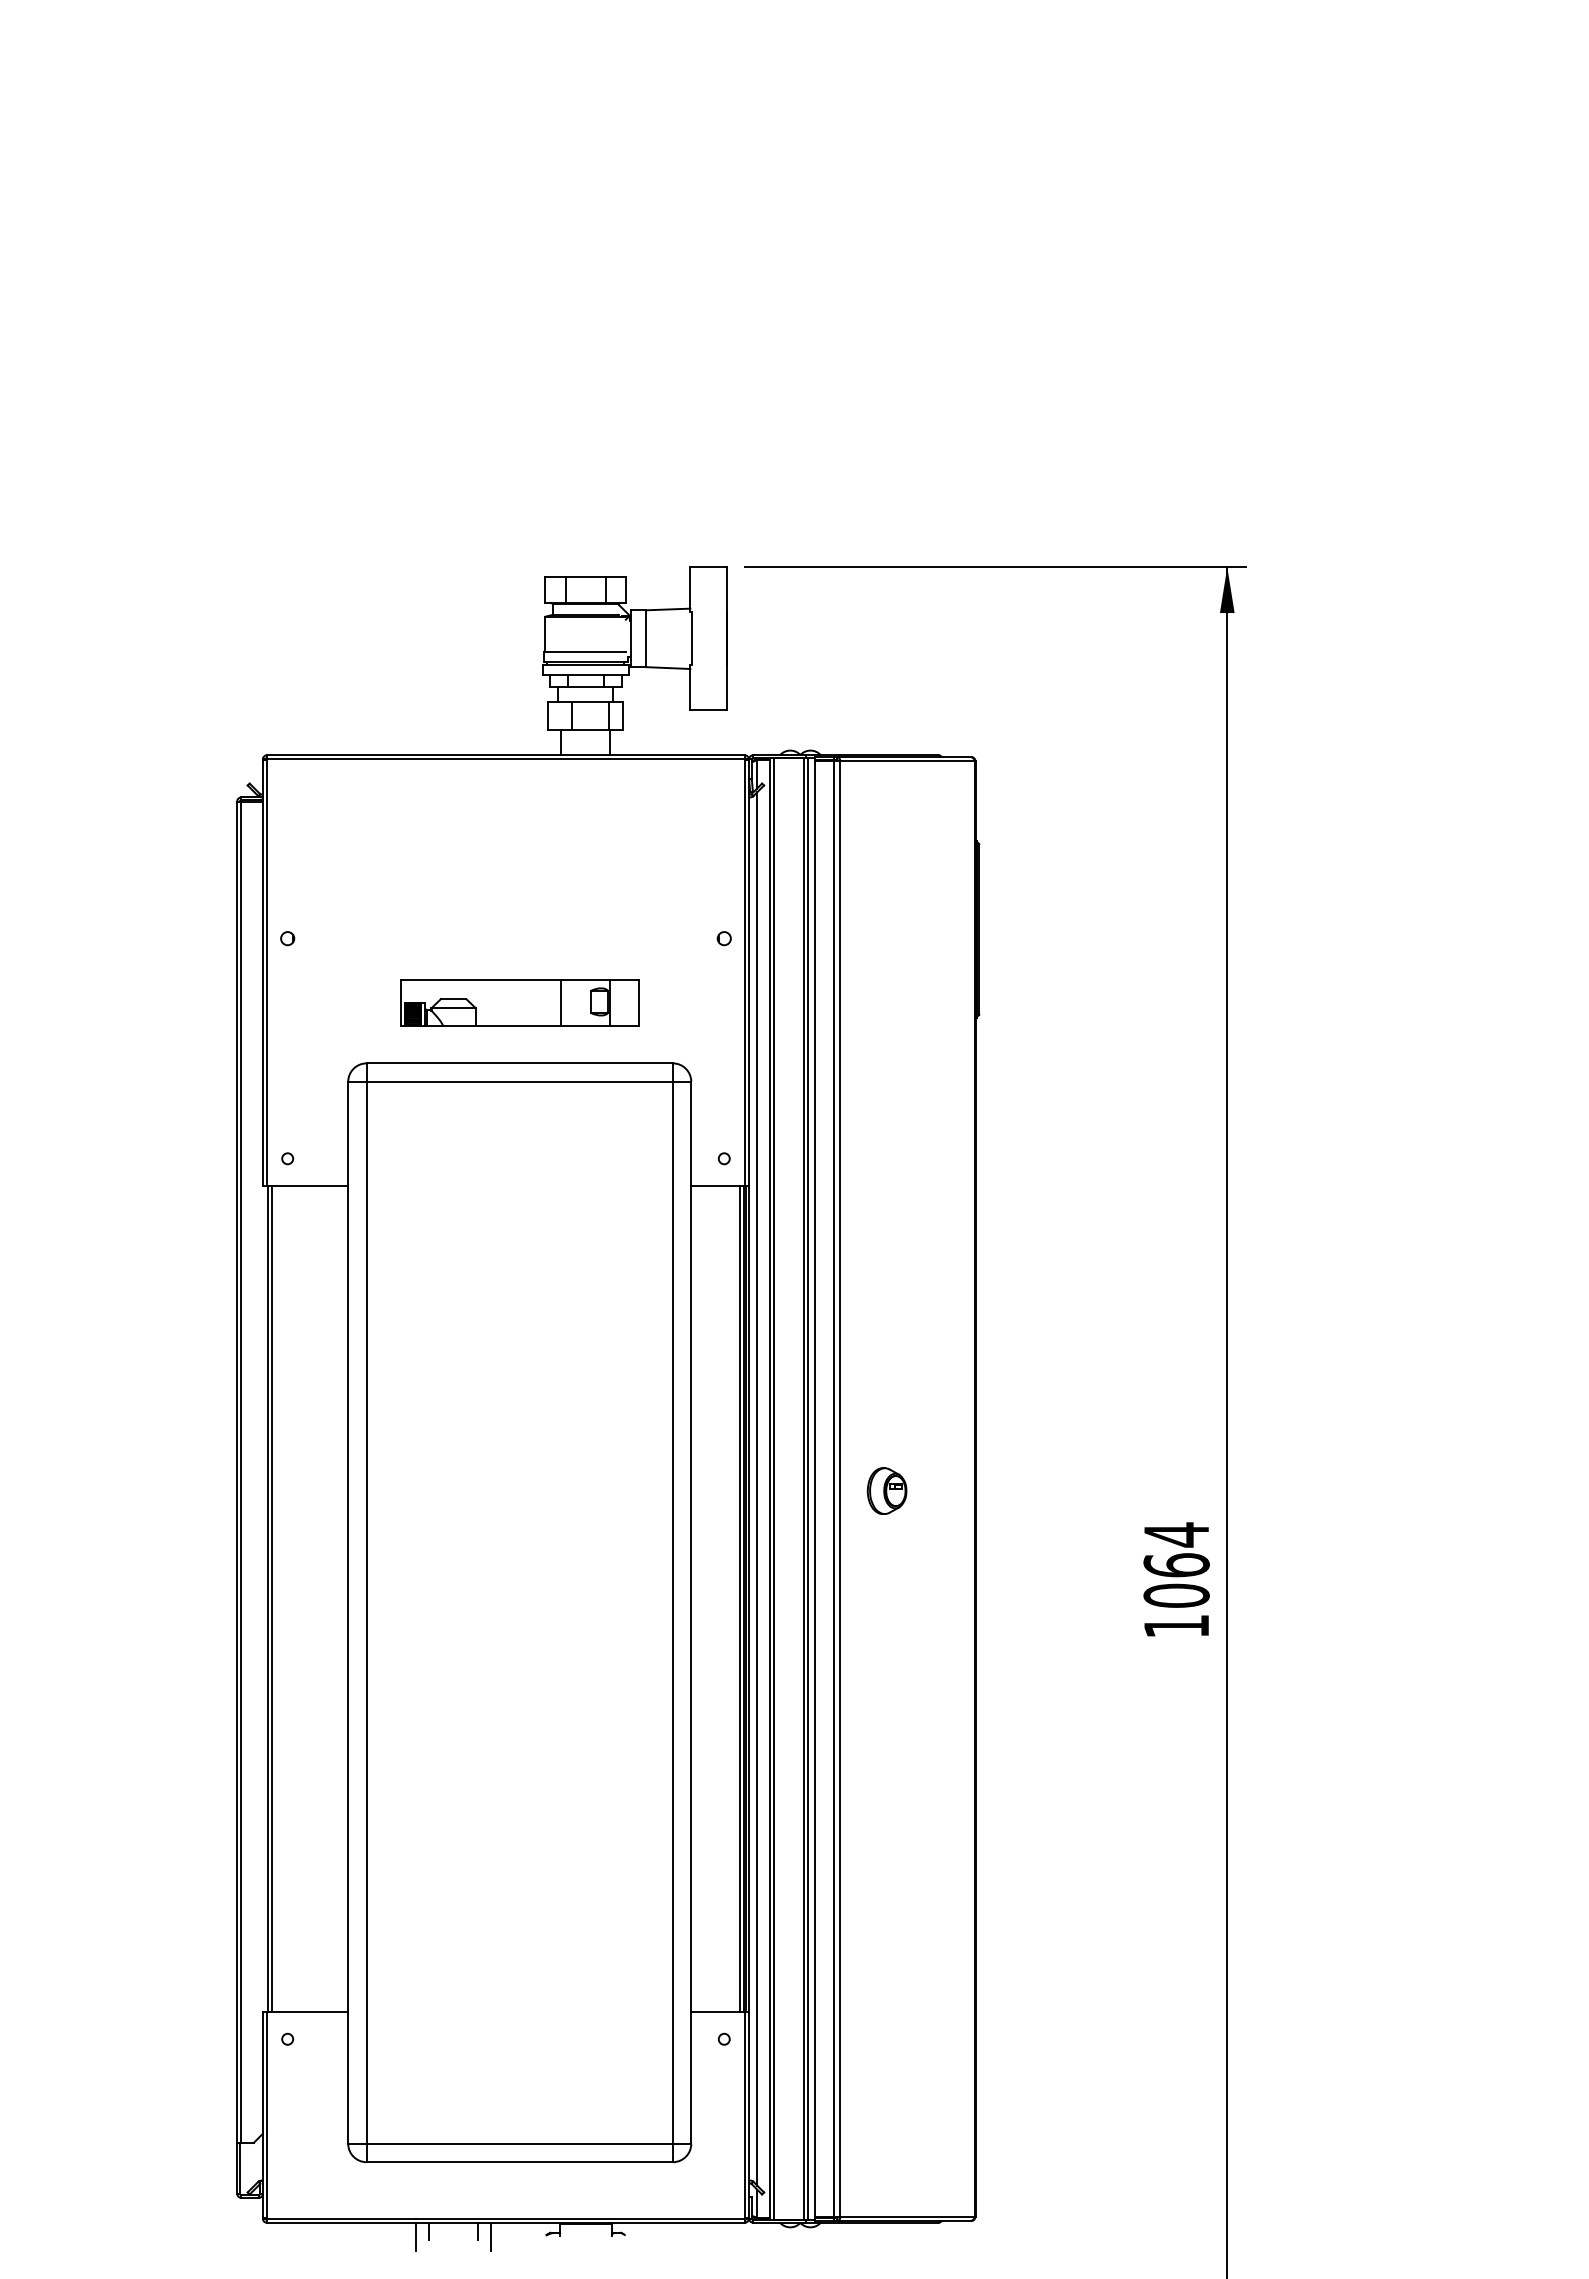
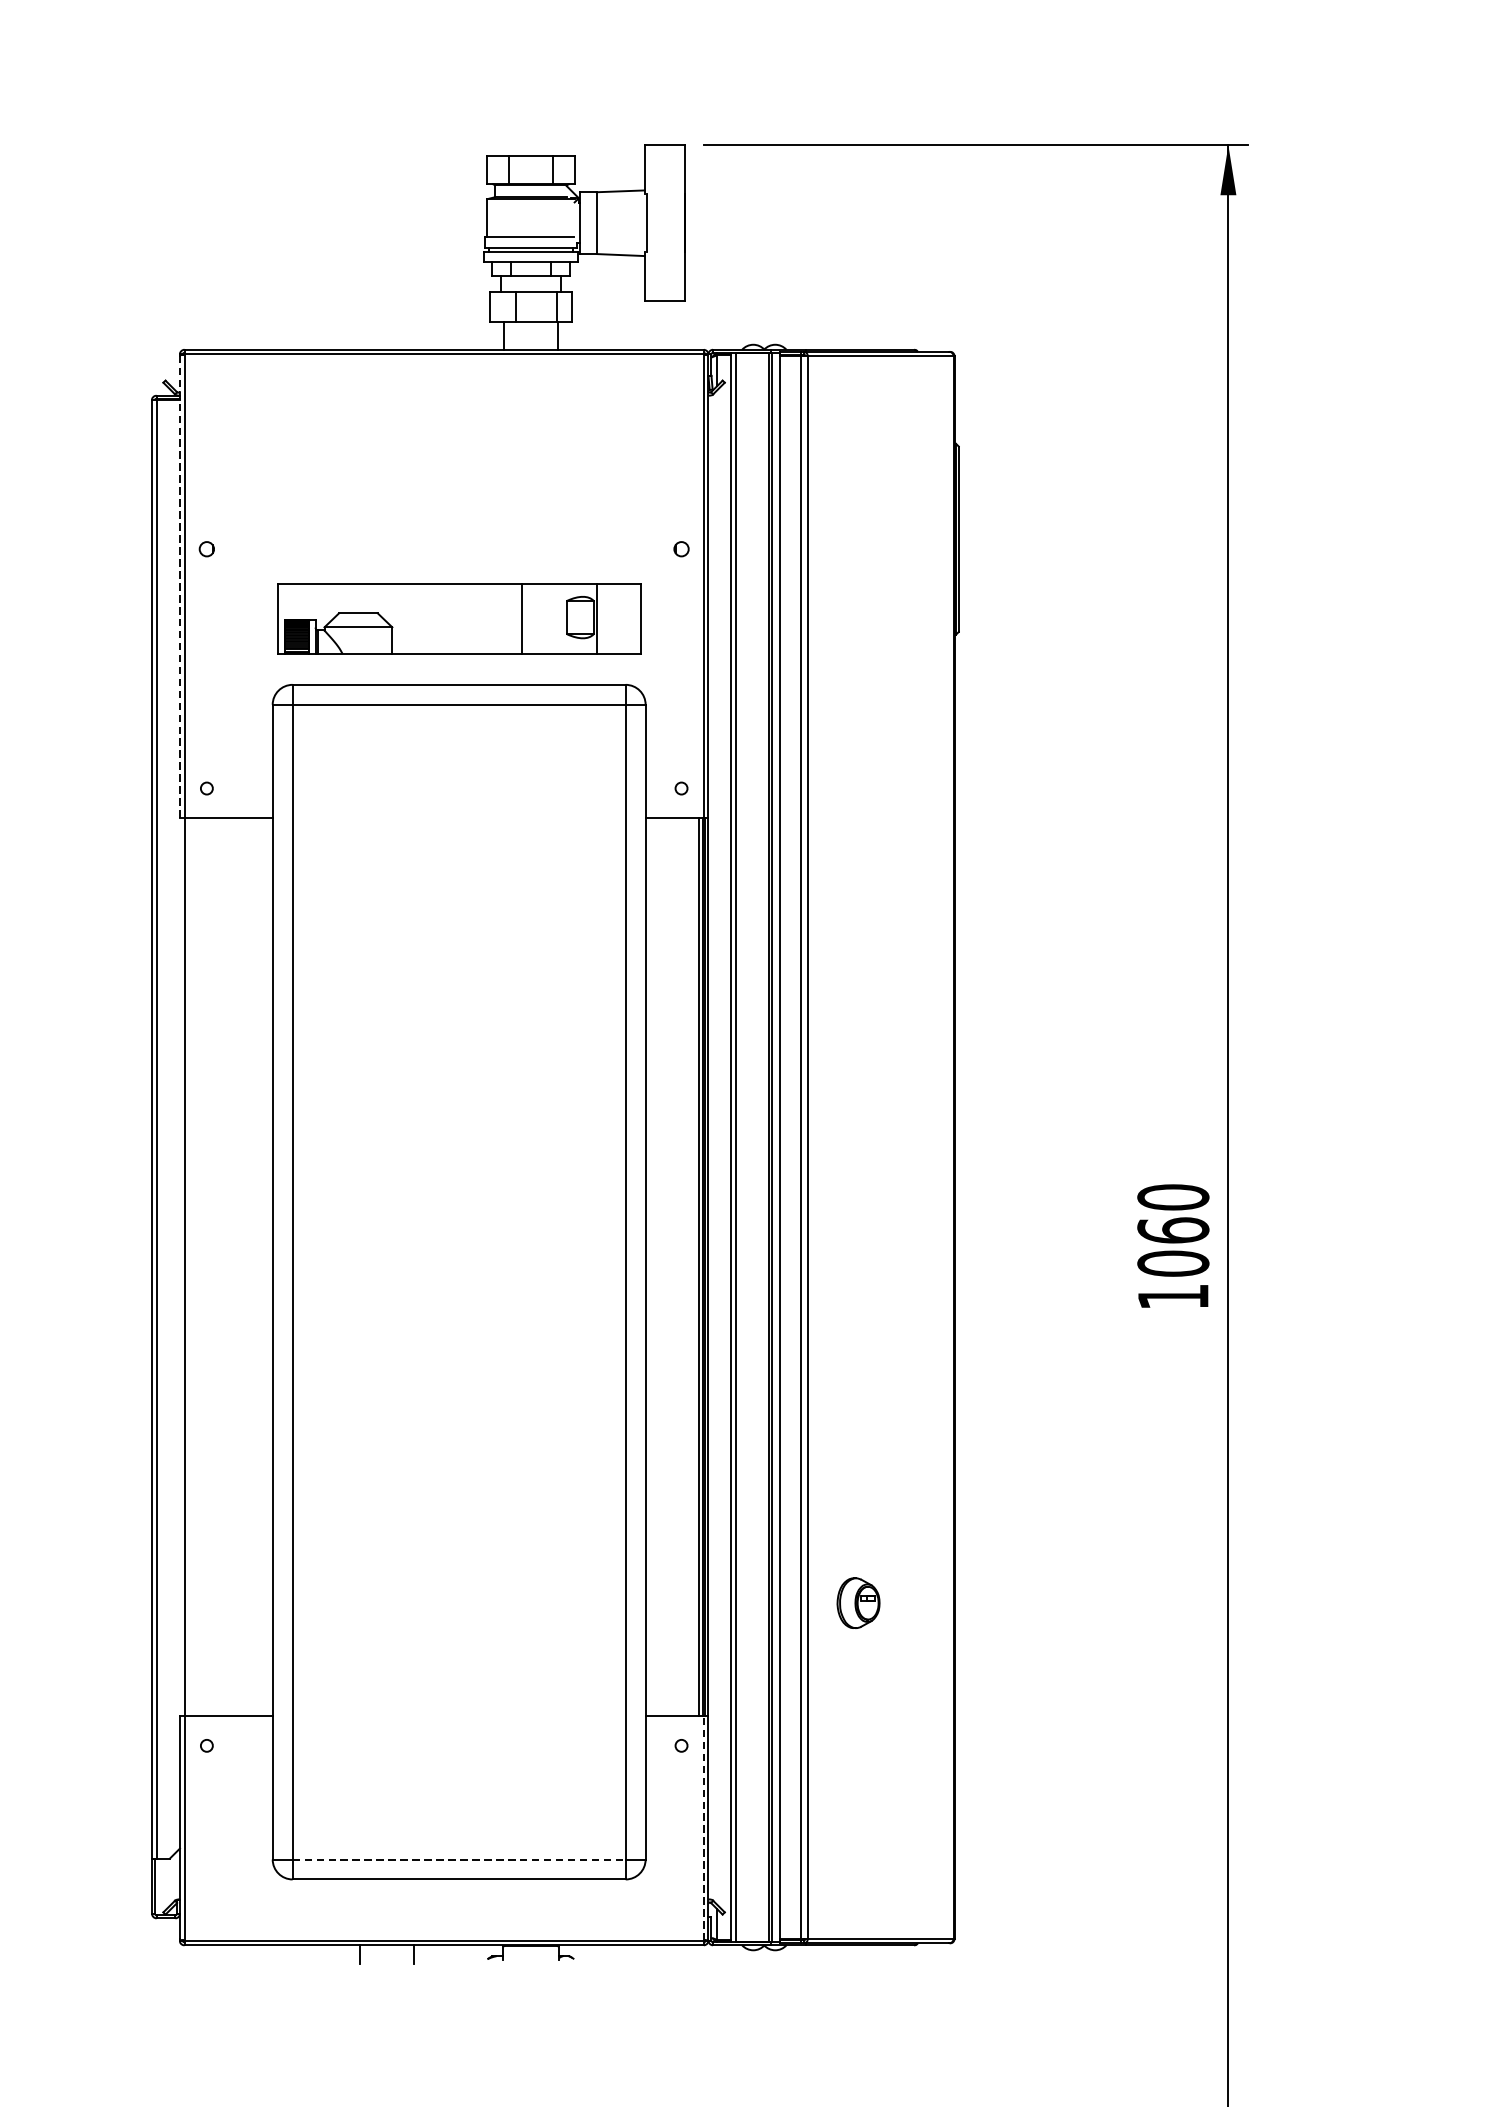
line: (262, 973) -> (179, 587), solid -> dashed
part: (519, 1002) -> (458, 618), size x1.4
line: (757, 1488) -> (717, 1147), removed
part: (886, 1490) -> (857, 1602), moved
text: (1176, 1534) -> (1173, 1197), 1064 -> 1060
line: (271, 1598) -> (189, 1266), removed
line: (744, 2114) -> (703, 1827), solid -> dashed
line: (520, 2143) -> (459, 1859), solid -> dashed
line: (415, 2236) -> (345, 1960), removed
line: (491, 2236) -> (428, 1960), removed

